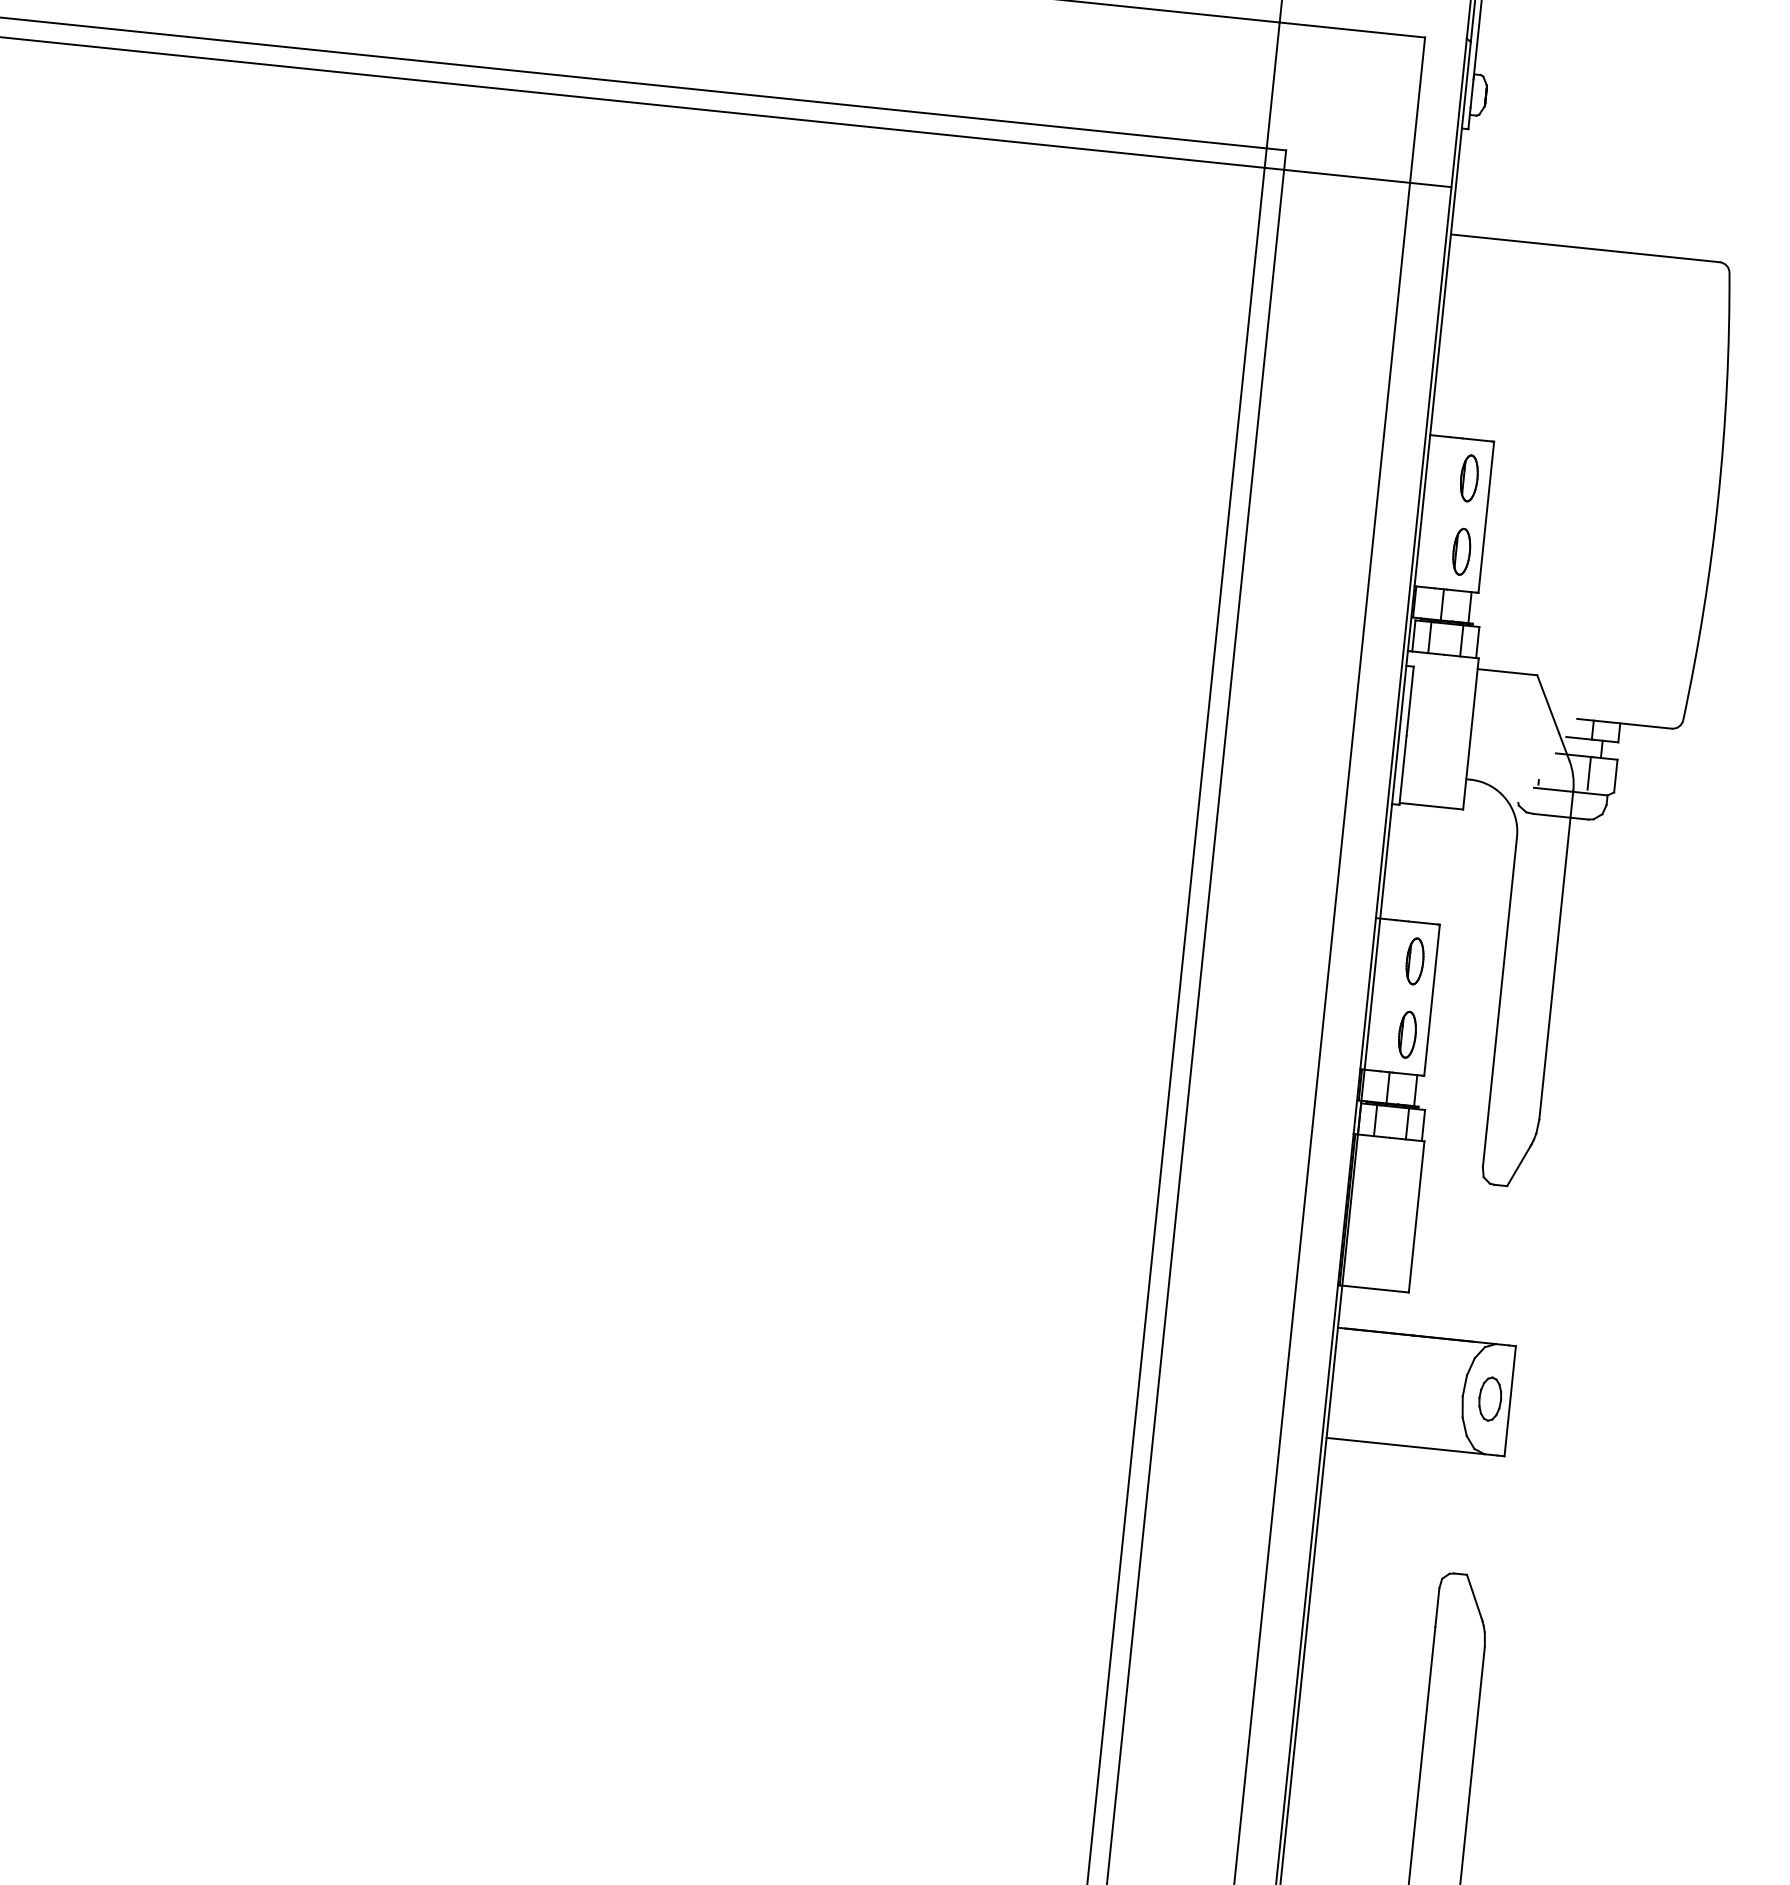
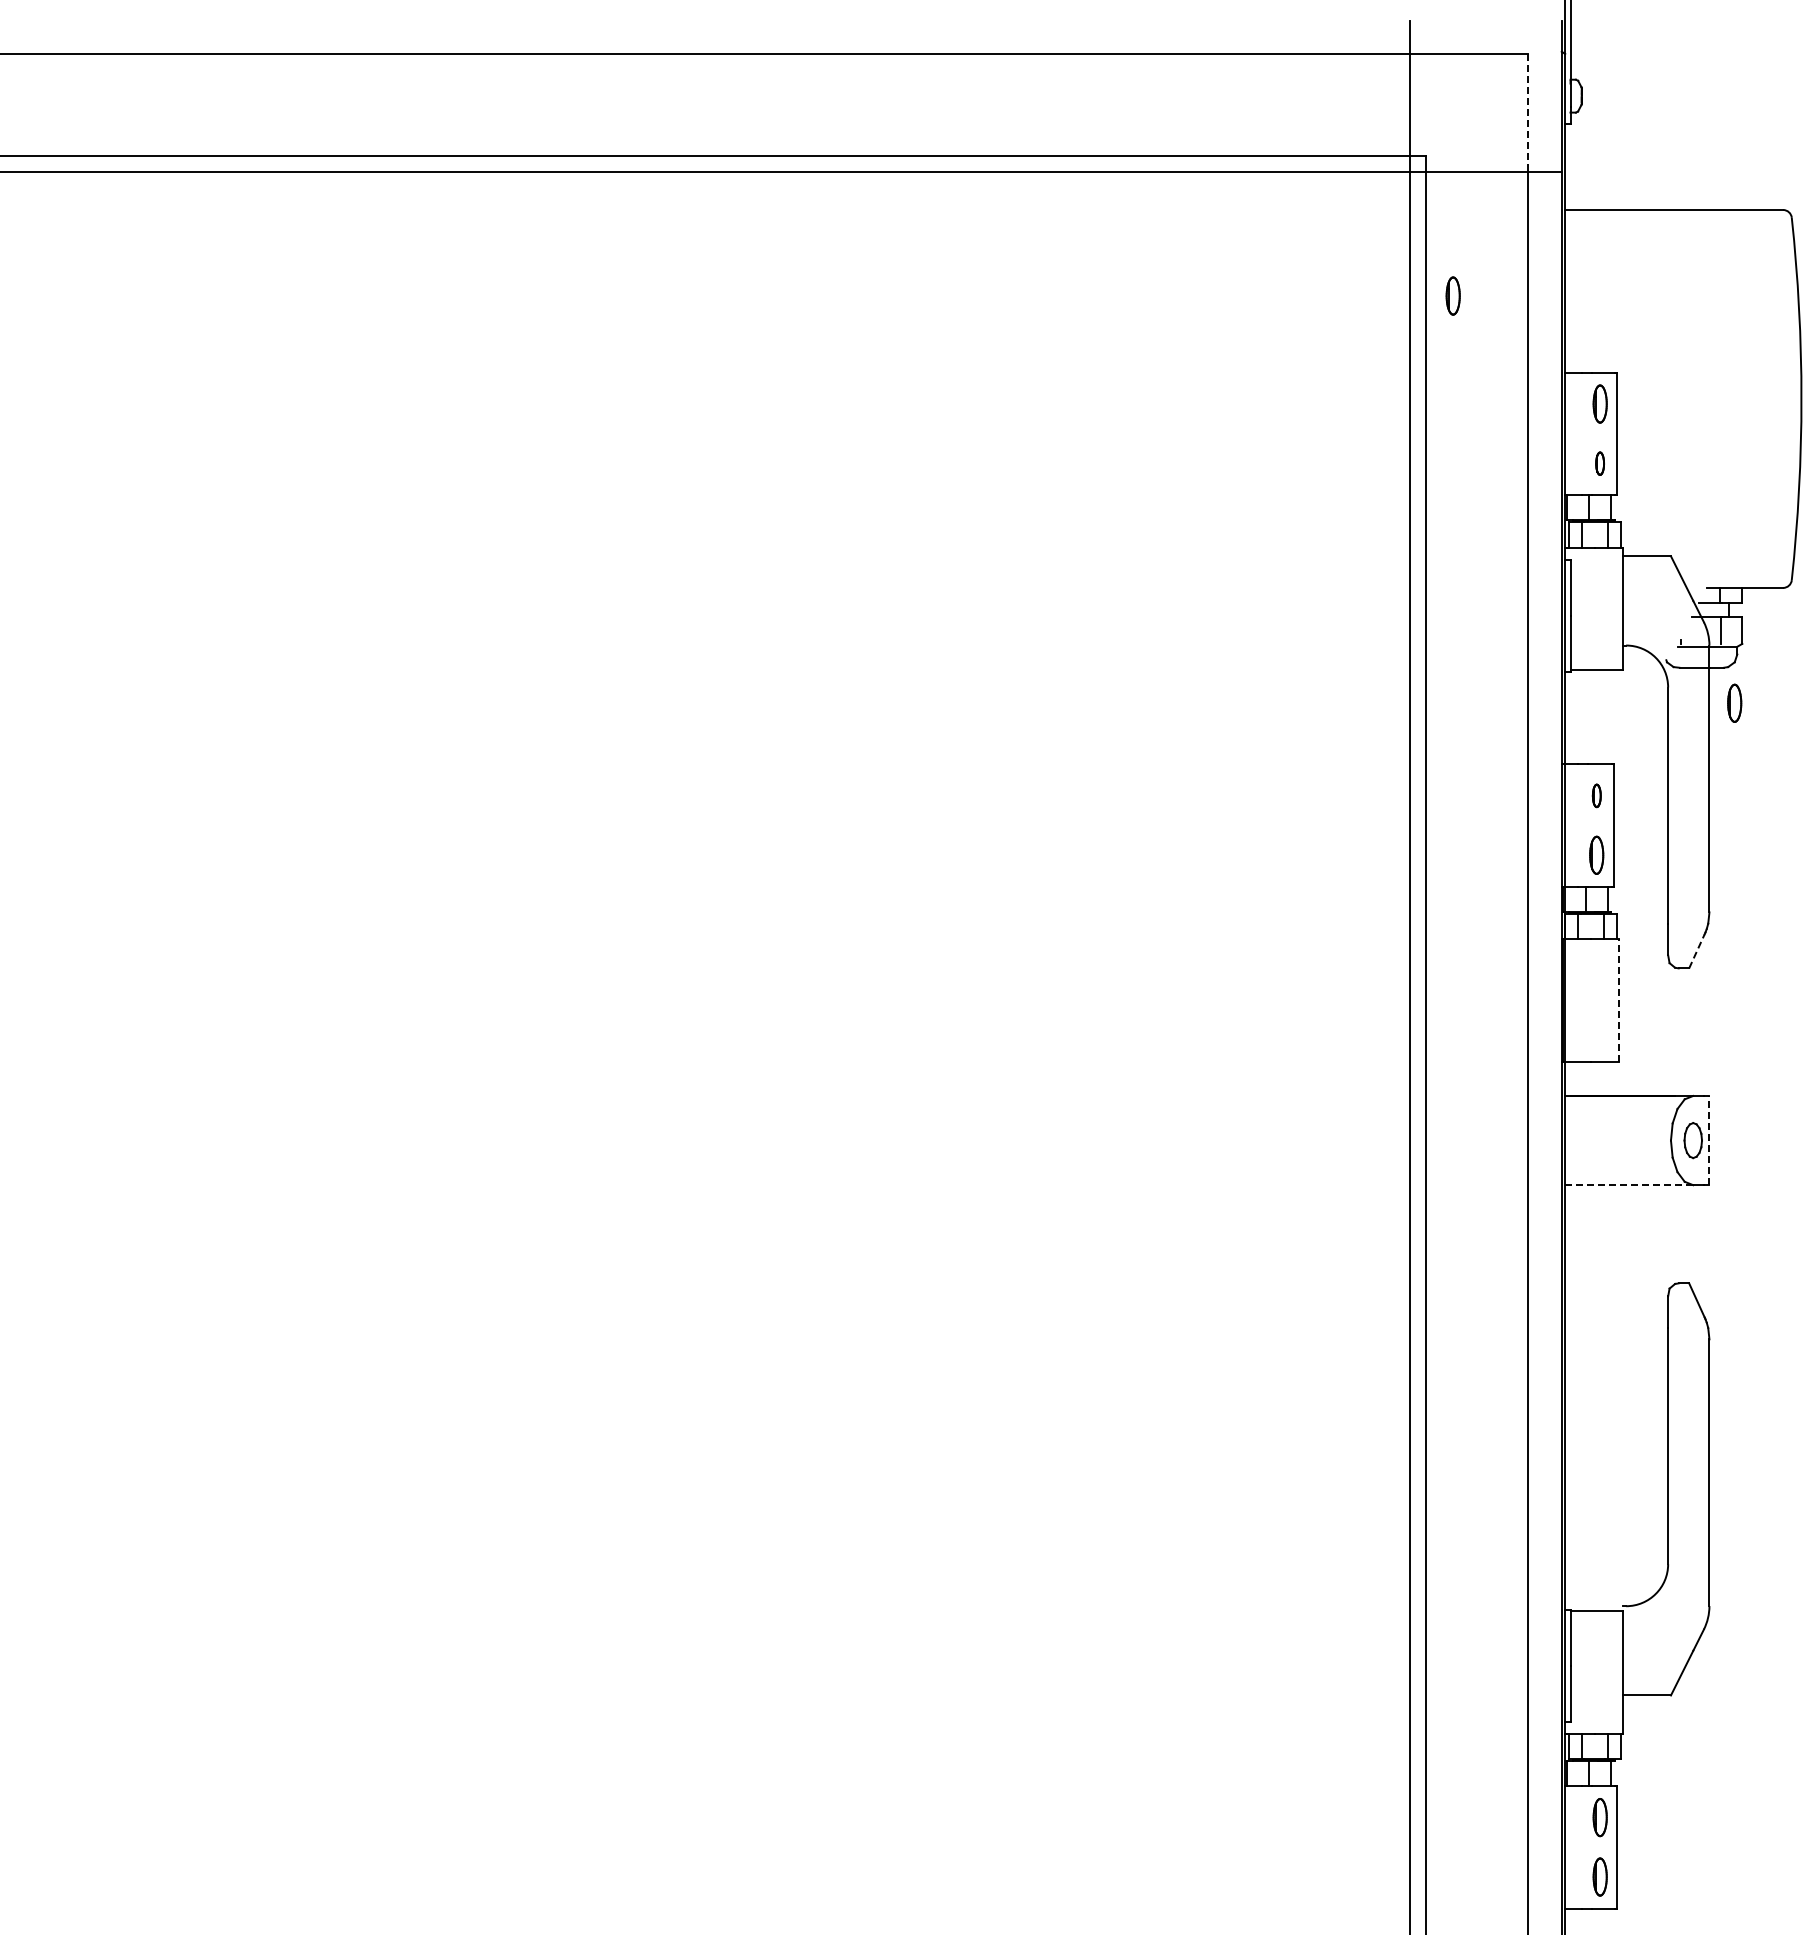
line: (1417, 110) -> (1528, 113), solid -> dashed
part: (1300, 325) -> (1452, 295), added
part: (1460, 551) -> (1599, 463), size x0.6
part: (1597, 863) -> (1734, 702), added
part: (1414, 960) -> (1596, 795), size x0.6
line: (1518, 1166) -> (1696, 951), solid -> dashed
line: (1417, 1216) -> (1619, 1000), solid -> dashed
line: (1510, 1401) -> (1709, 1140), solid -> dashed
line: (1404, 1446) -> (1628, 1185), solid -> dashed

